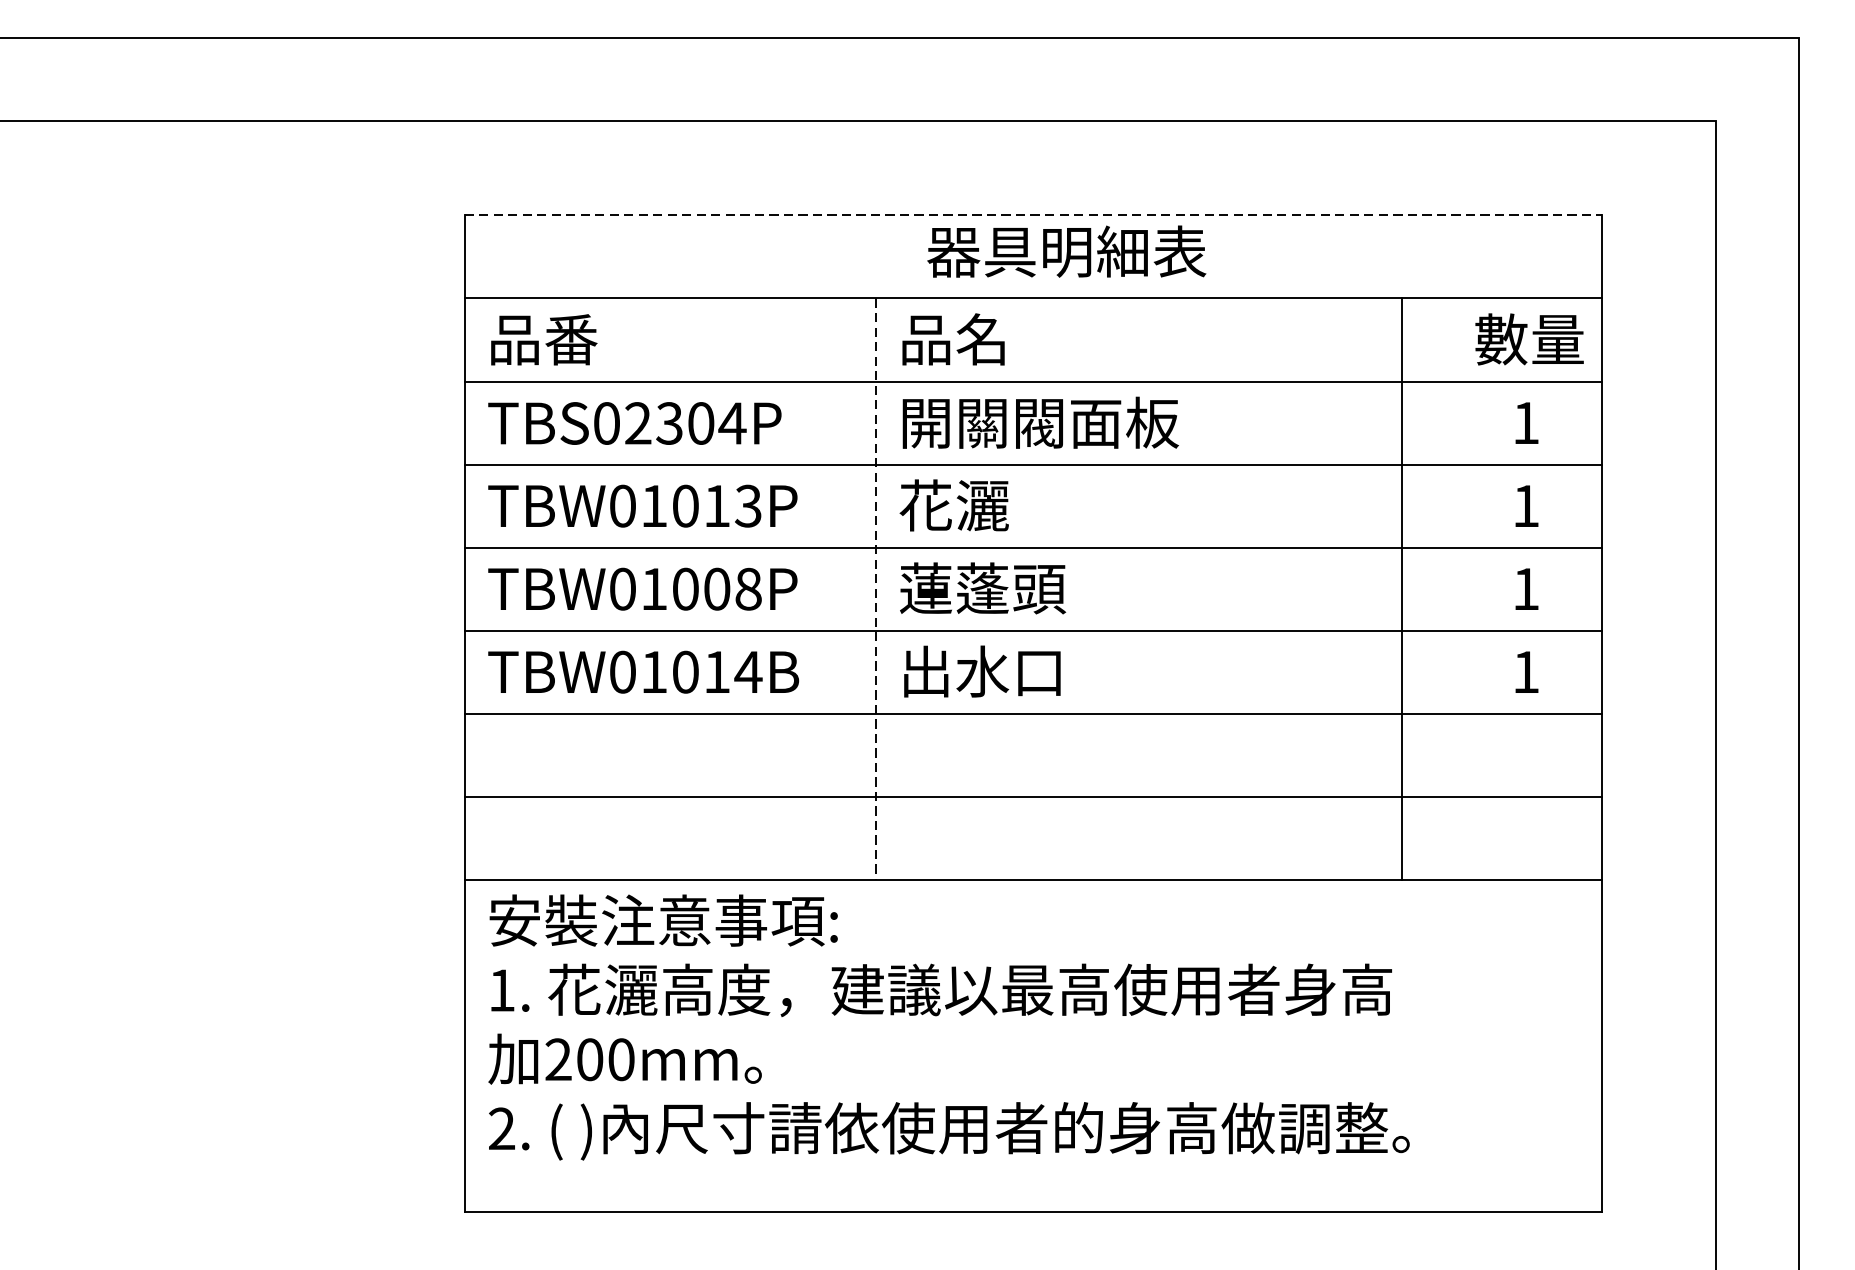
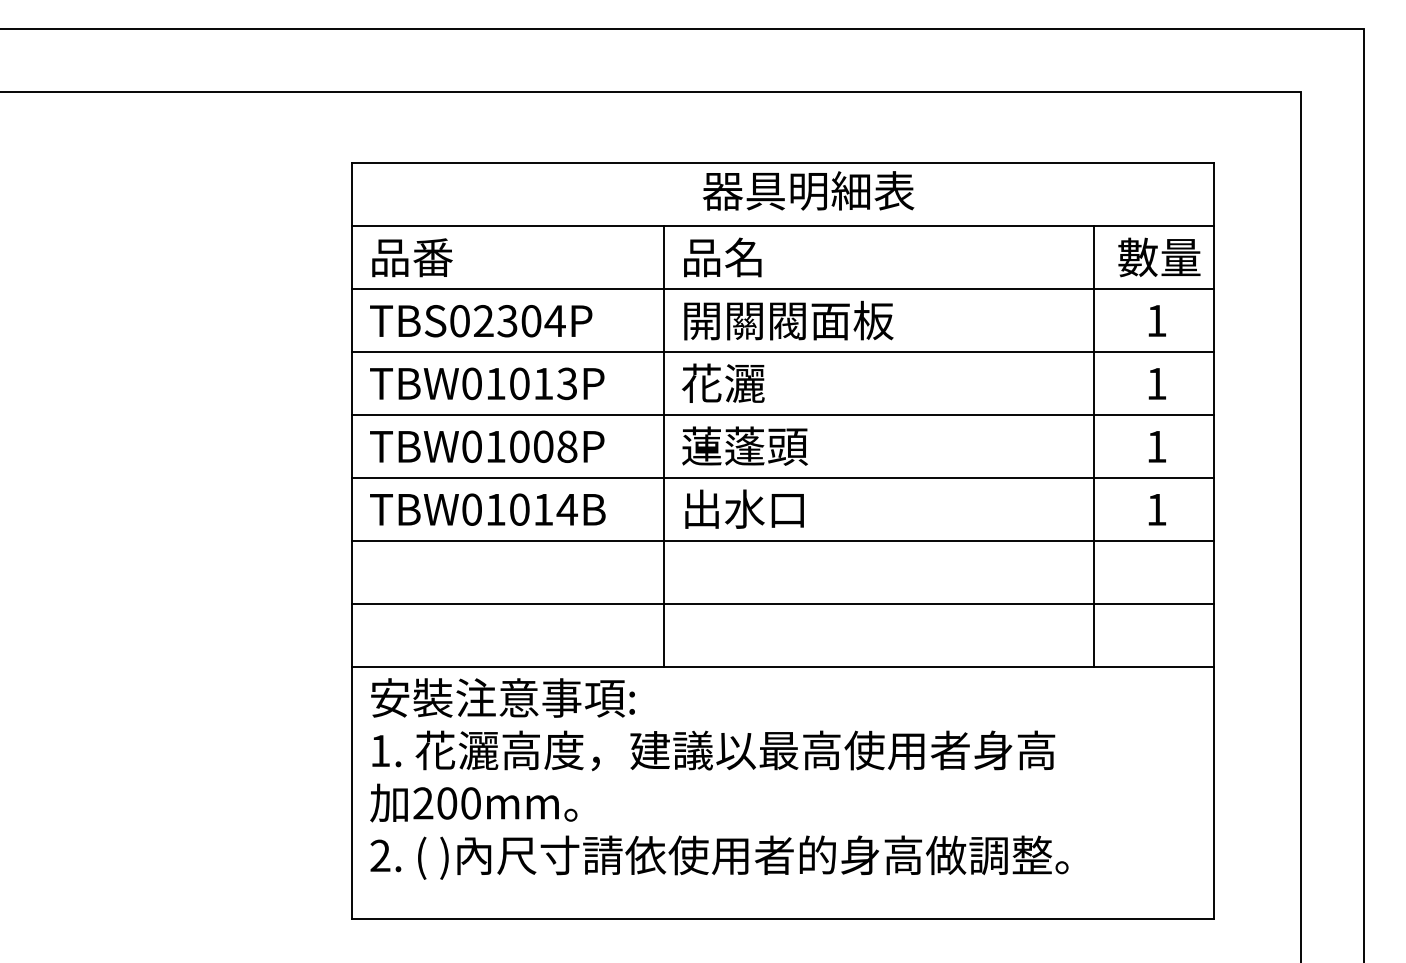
line: (1033, 215) -> (783, 163), dashed -> solid
line: (1401, 588) -> (1094, 446), moved
line: (875, 590) -> (663, 447), dashed -> solid

